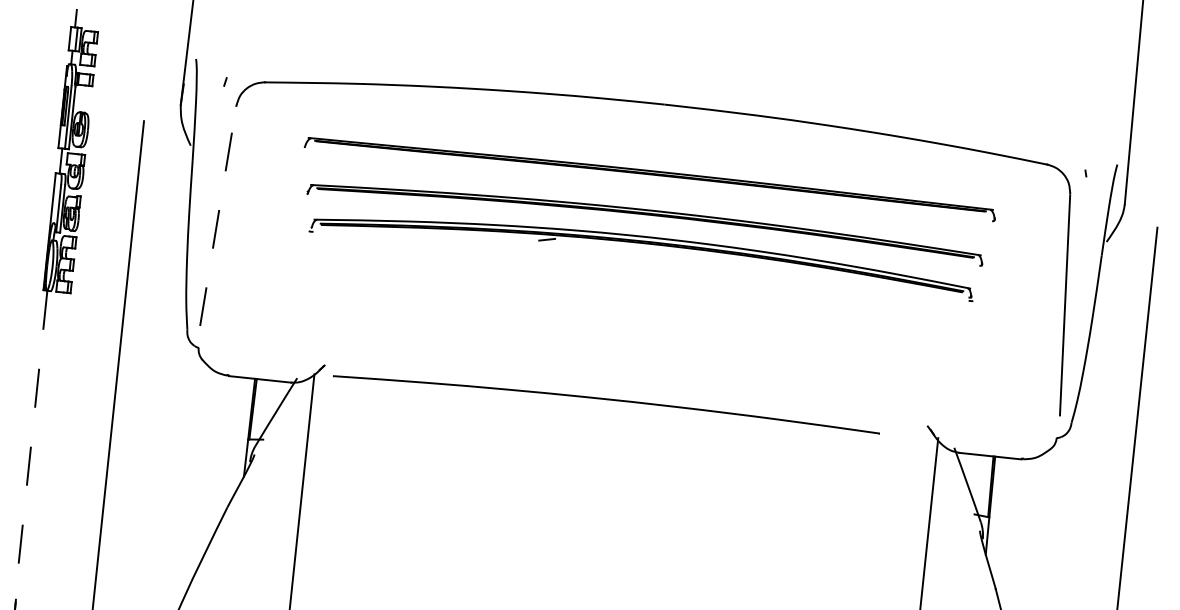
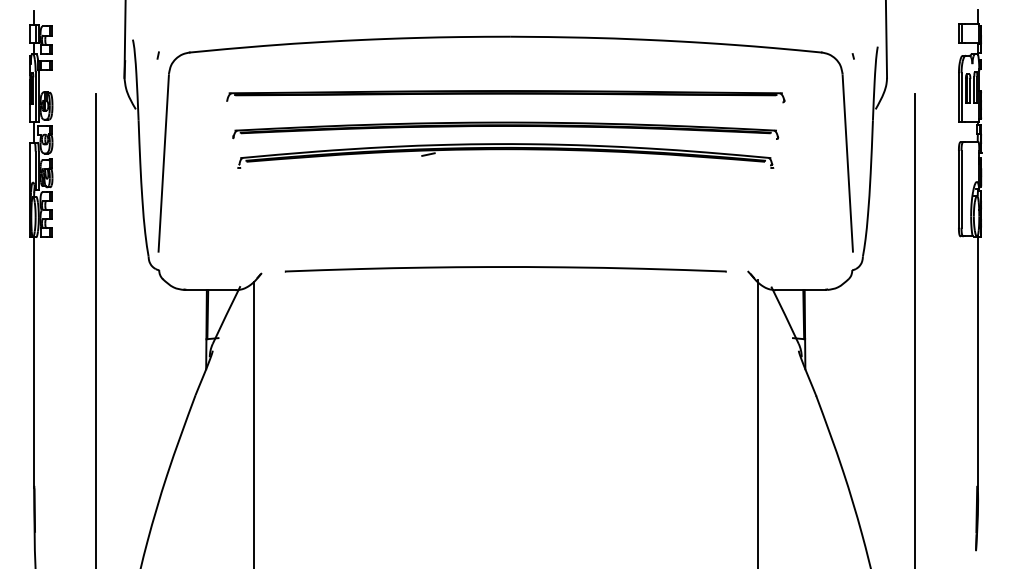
line: (218, 215) -> (163, 162), dashed -> solid
part: (606, 402) -> (505, 269), moved
line: (31, 445) -> (33, 362), dashed -> solid

